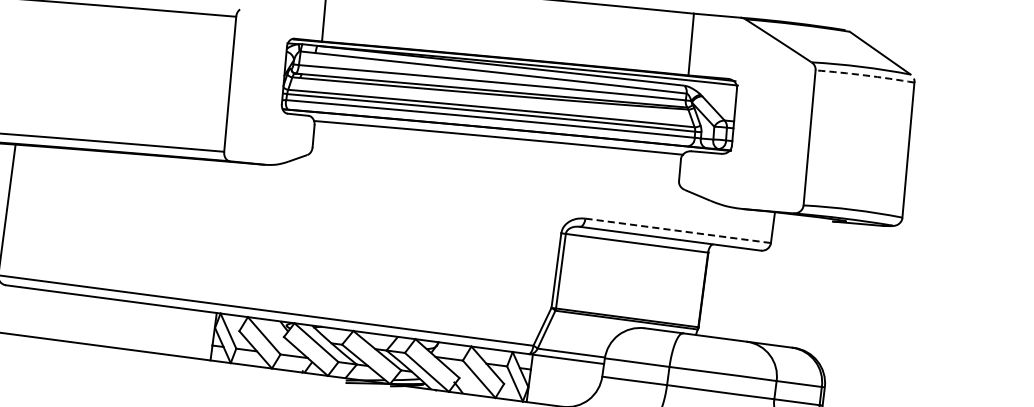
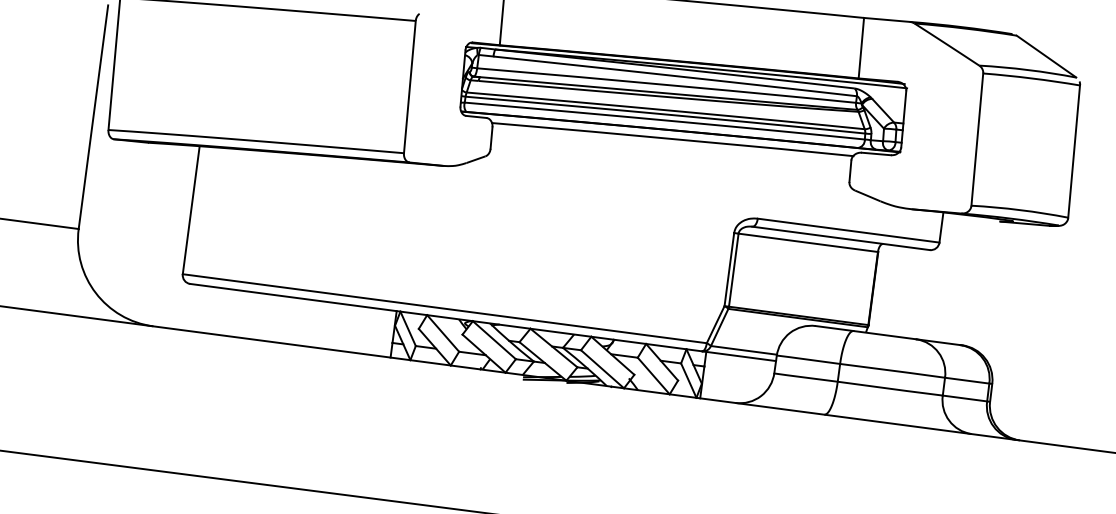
arc: (864, 75) -> (1031, 78), dashed -> solid
line: (678, 230) -> (848, 230), dashed -> solid

